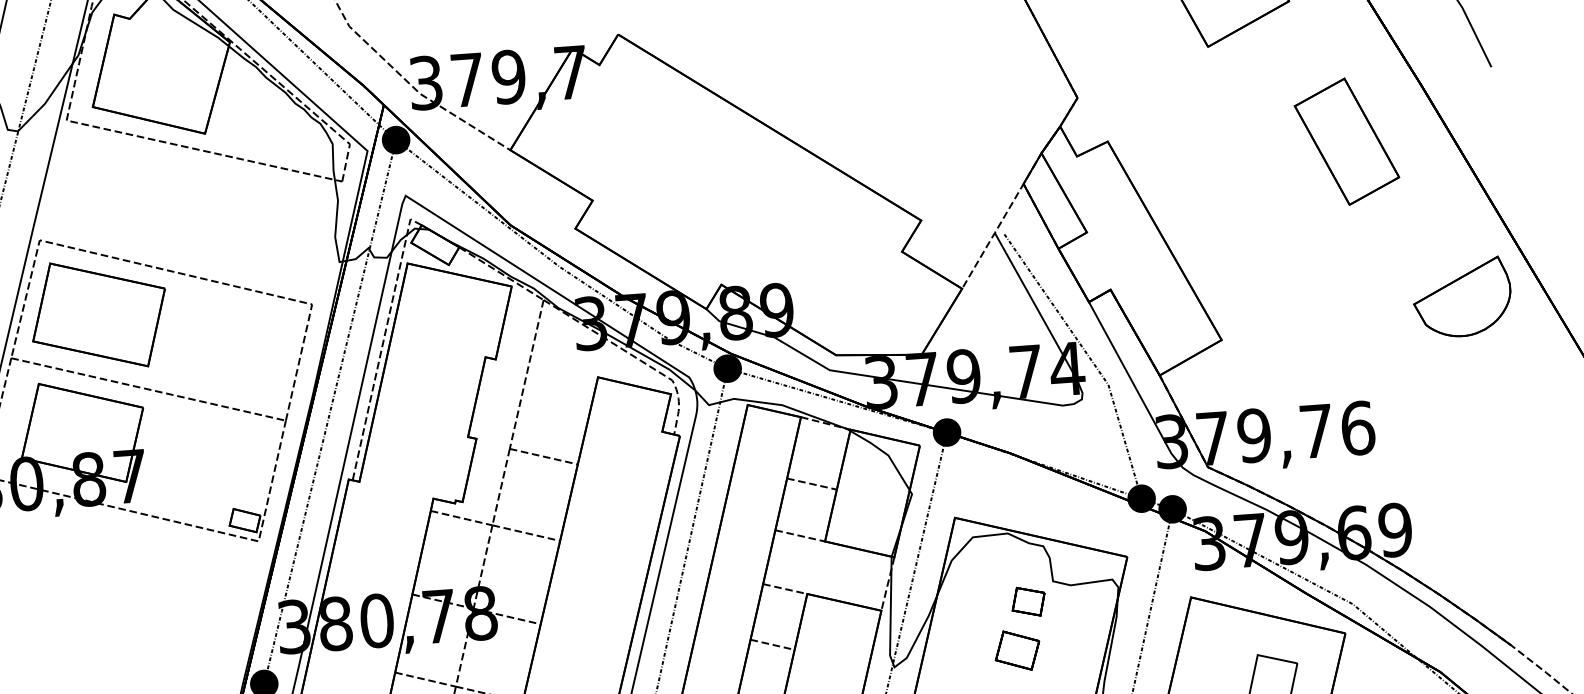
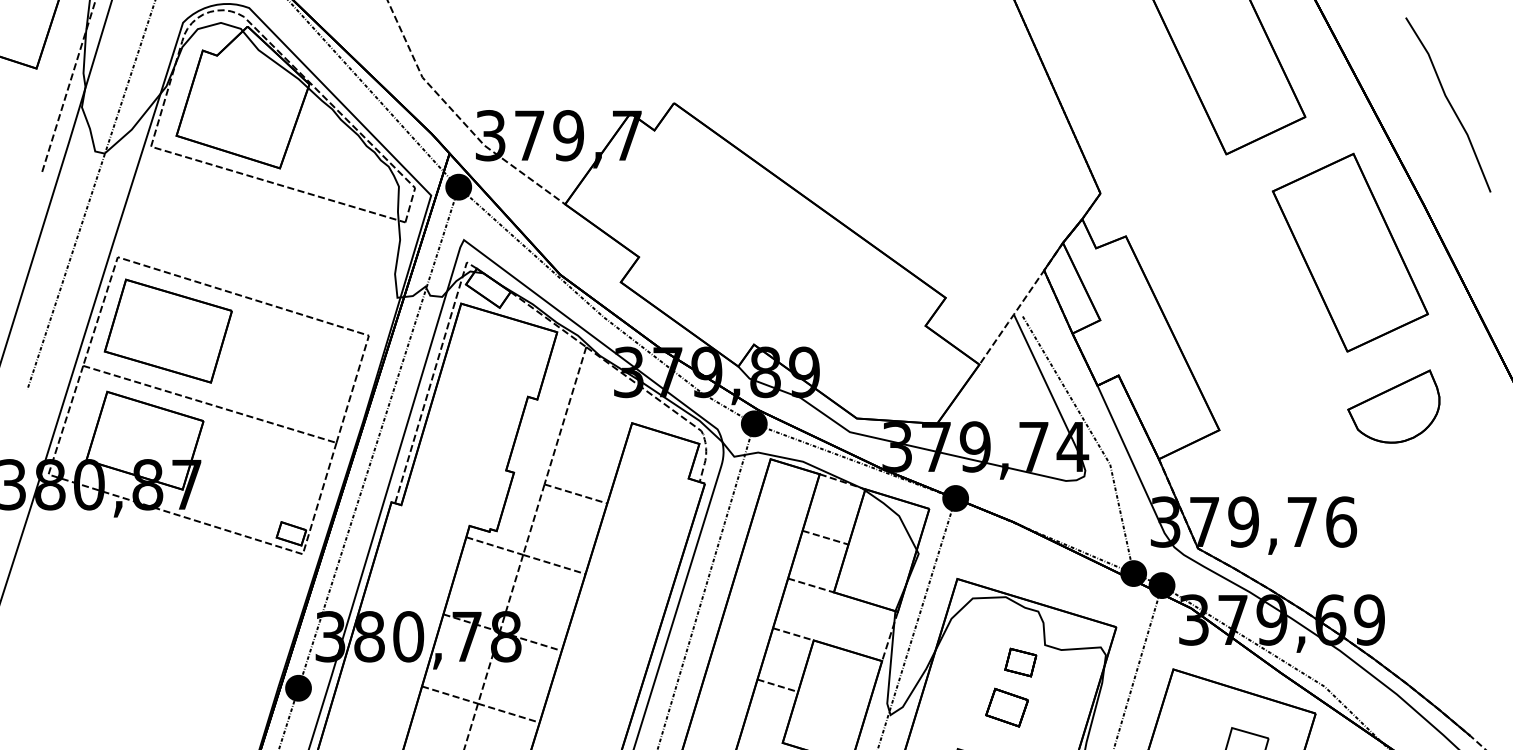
part: (1346, 141) -> (1349, 252), size x1.67
part: (1461, 297) -> (1393, 406), moved

